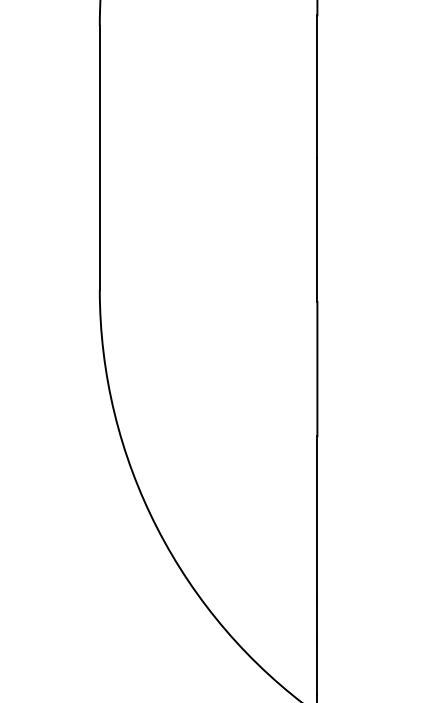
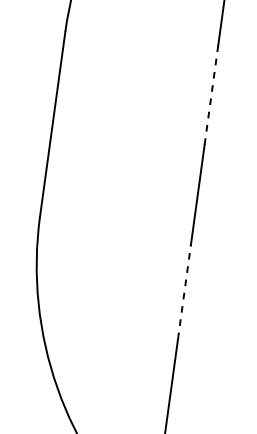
line: (317, 86) -> (211, 94), solid -> dashed
line: (317, 368) -> (184, 291), solid -> dashed

